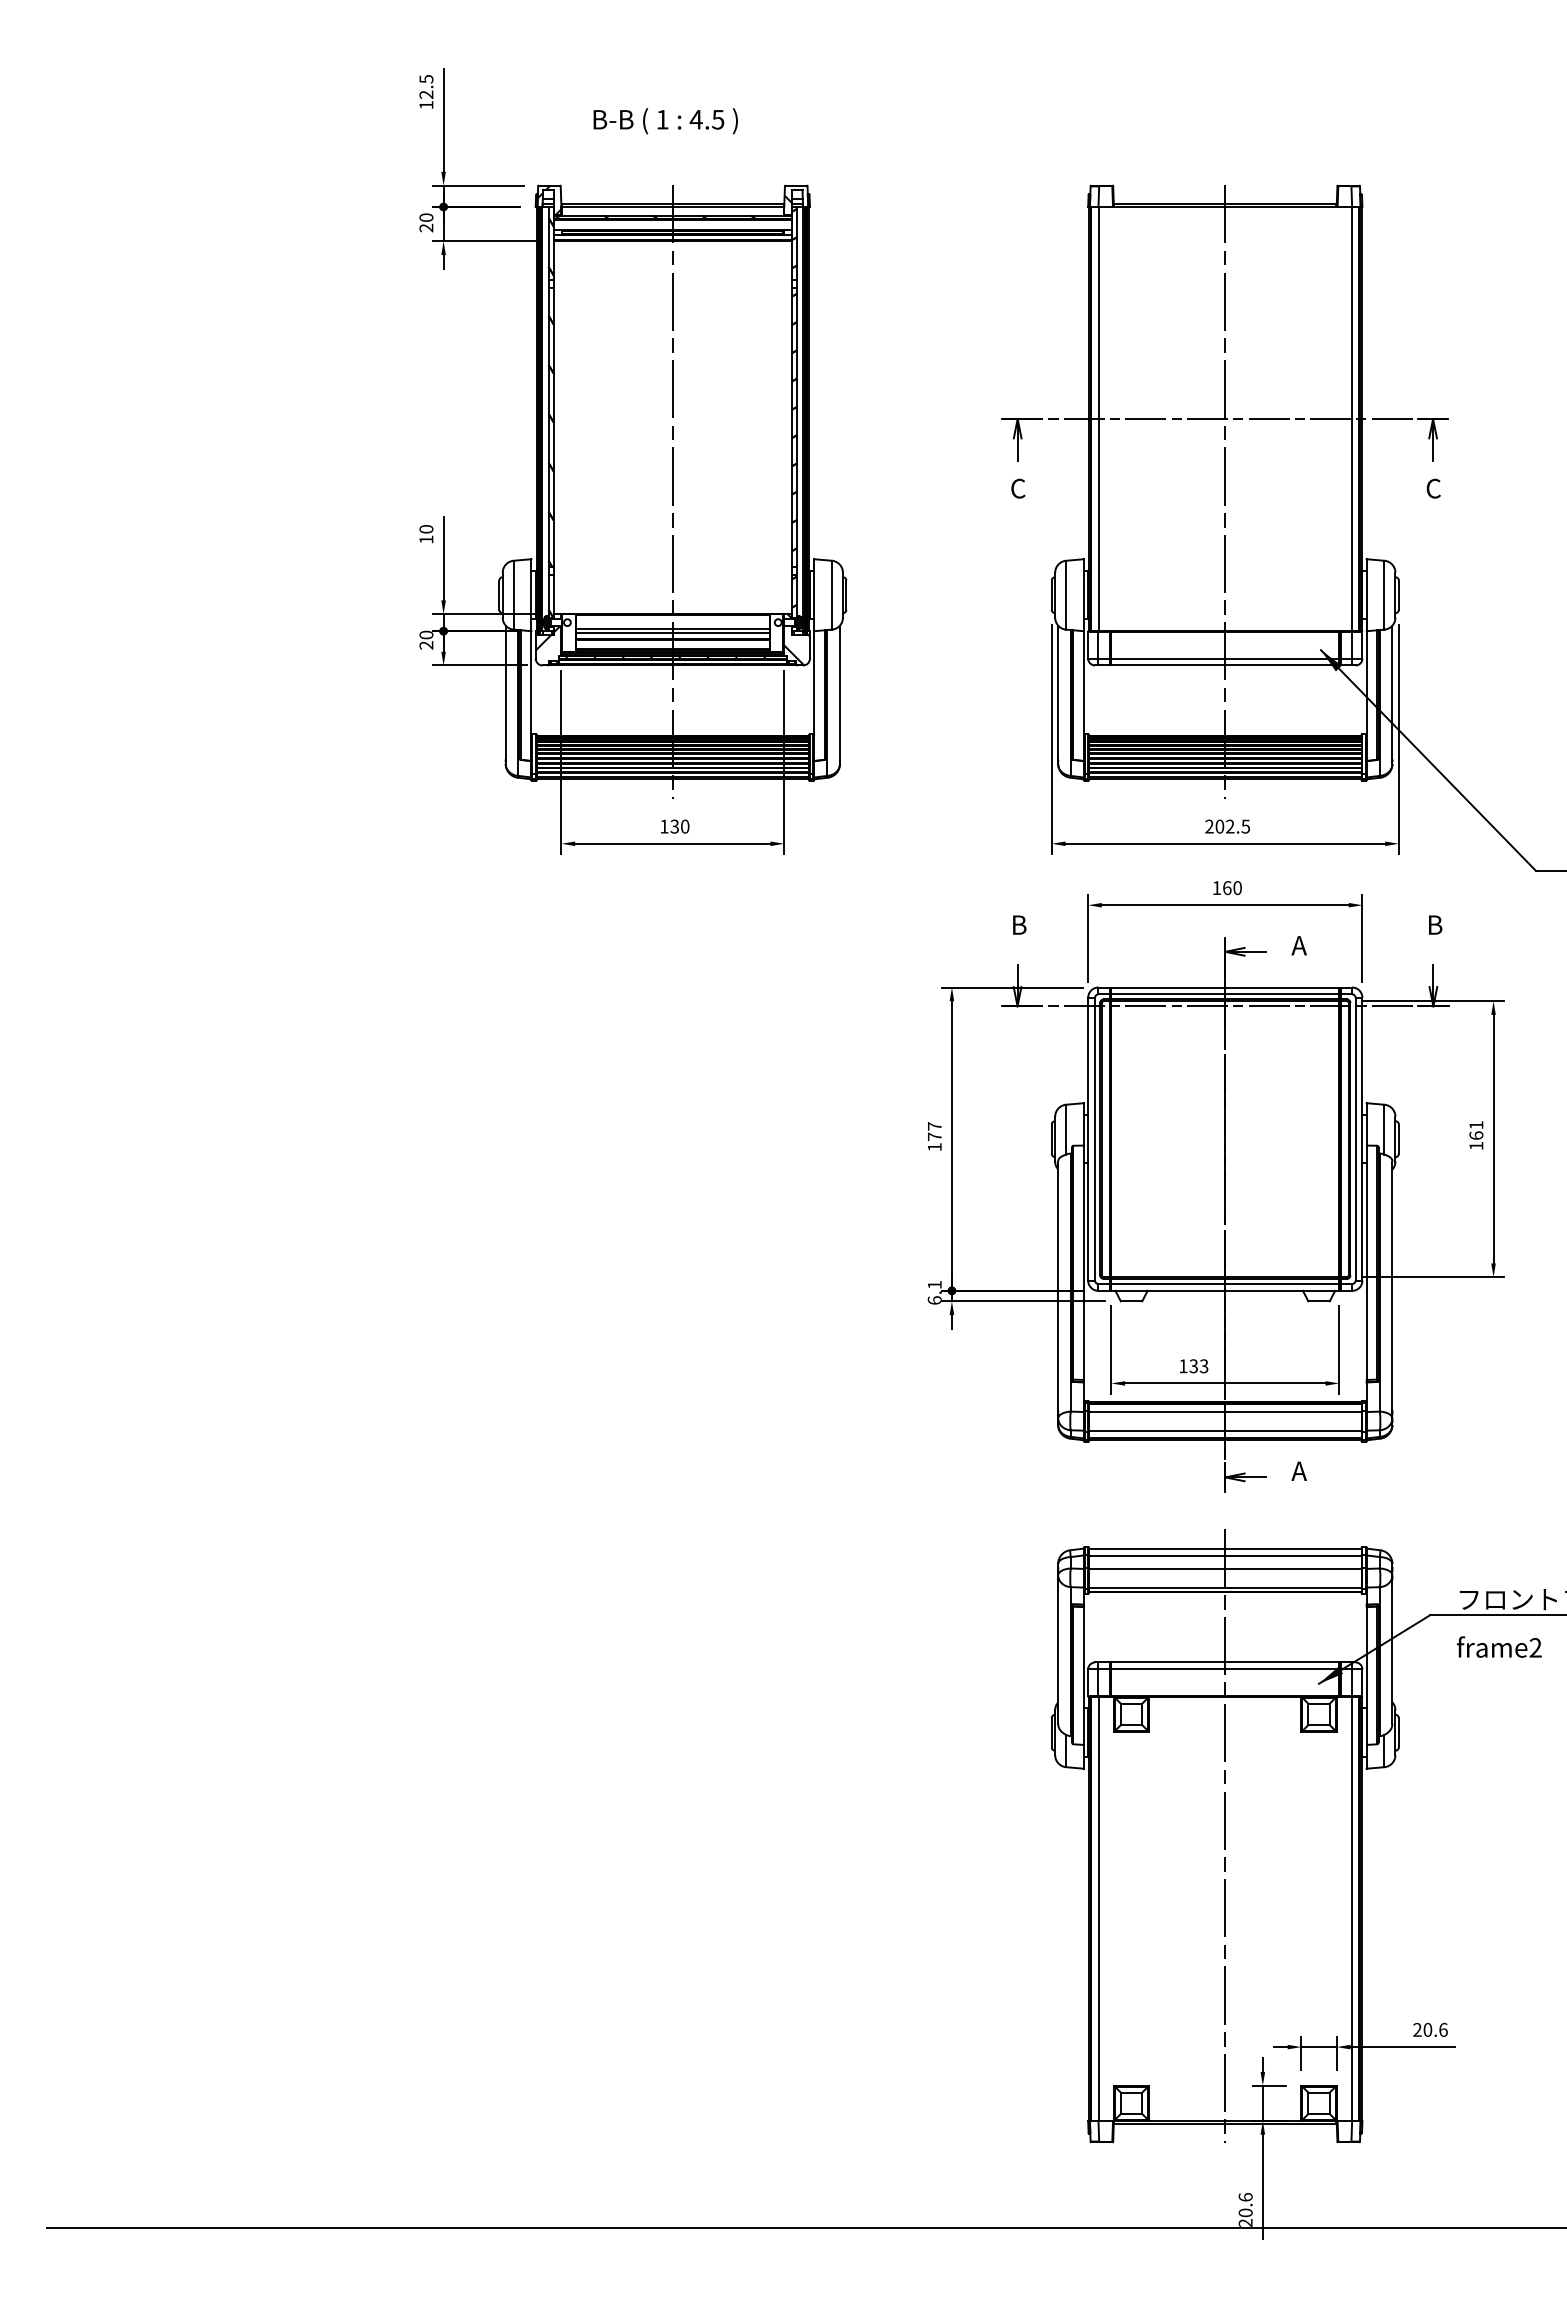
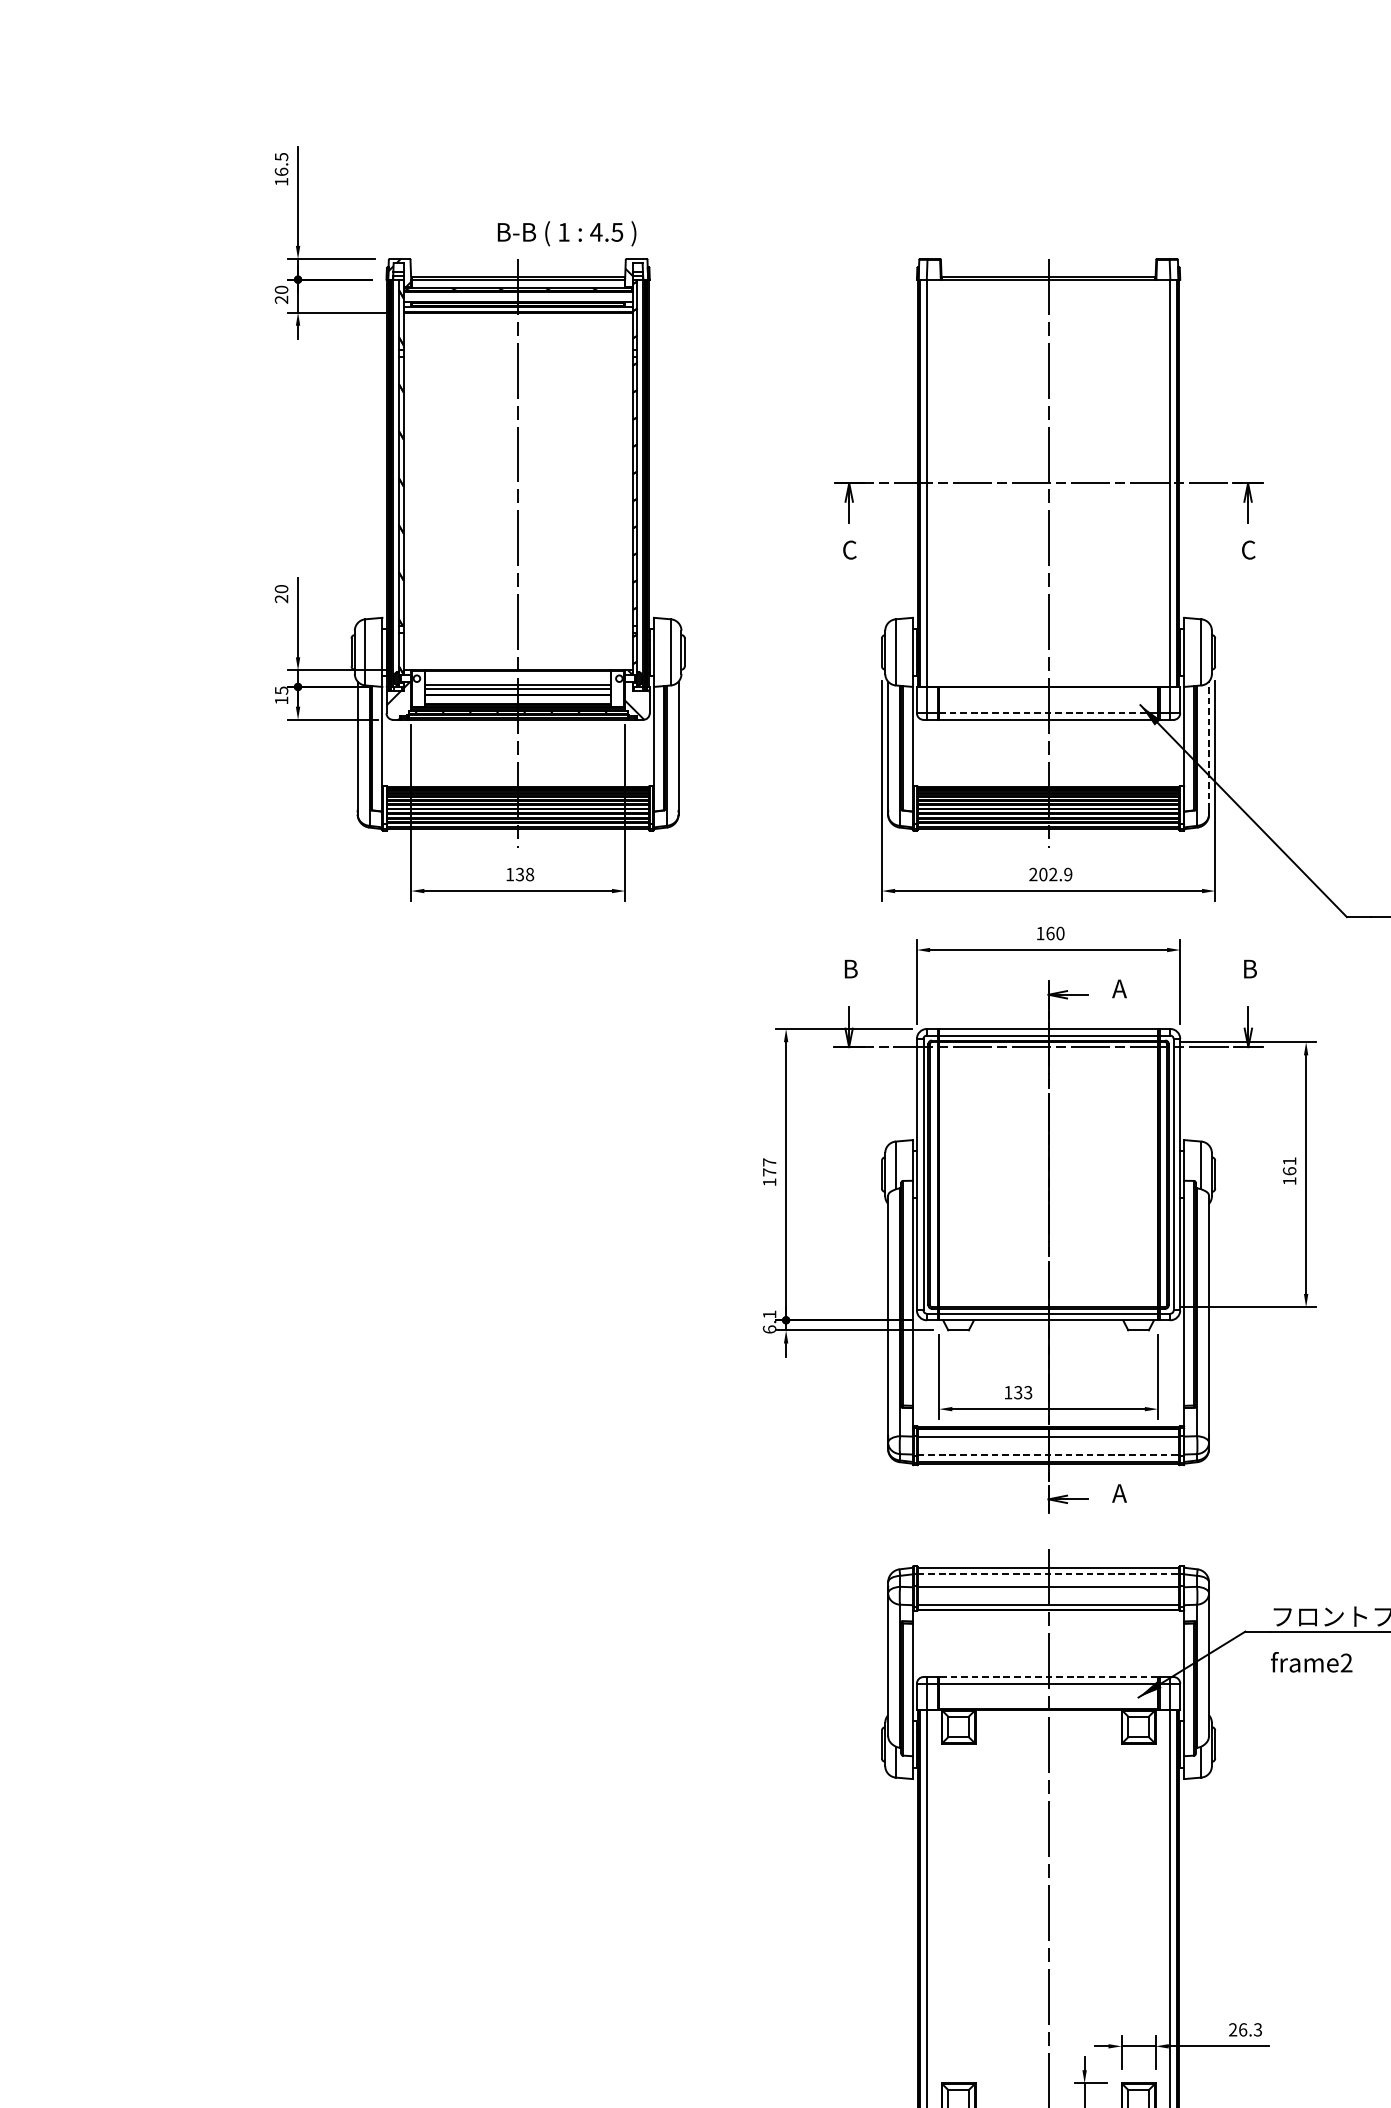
text: (426, 94) -> (281, 171), 12.5 -> 16.5
text: (665, 121) -> (566, 234), moved
text: (426, 539) -> (281, 598), 10 -> 20
text: (426, 639) -> (281, 694), 20 -> 15
line: (1225, 658) -> (1048, 713), solid -> dashed
line: (1392, 692) -> (1209, 745), solid -> dashed
text: (685, 826) -> (530, 874), 130 -> 138
text: (1245, 826) -> (1067, 874), 202.5 -> 202.9
line: (1225, 1430) -> (1048, 1454), solid -> dashed
line: (1225, 1555) -> (1048, 1574), solid -> dashed
line: (1225, 1662) -> (1048, 1677), solid -> dashed
text: (1435, 2029) -> (1250, 2029), 20.6 -> 26.3

